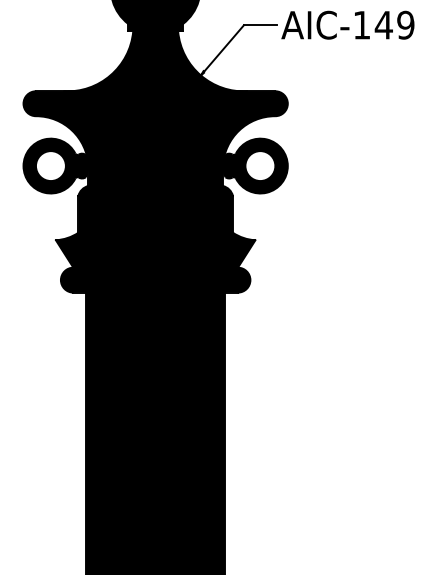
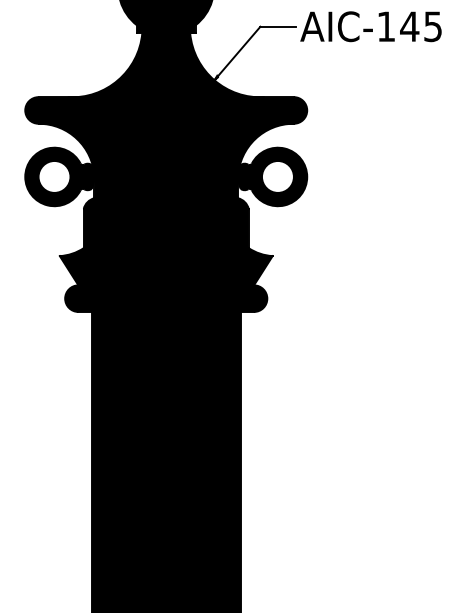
text: (405, 24) -> (432, 25), AIC-149 -> AIC-145

